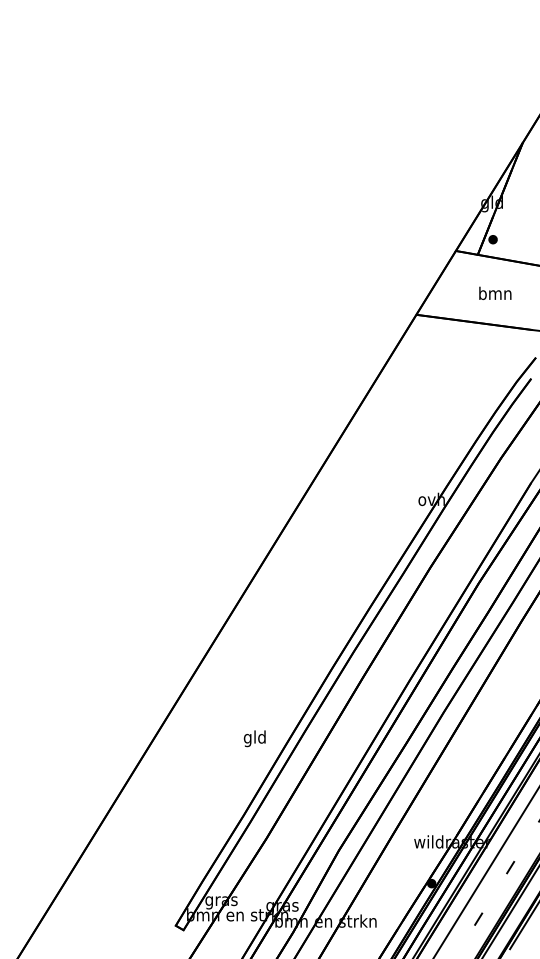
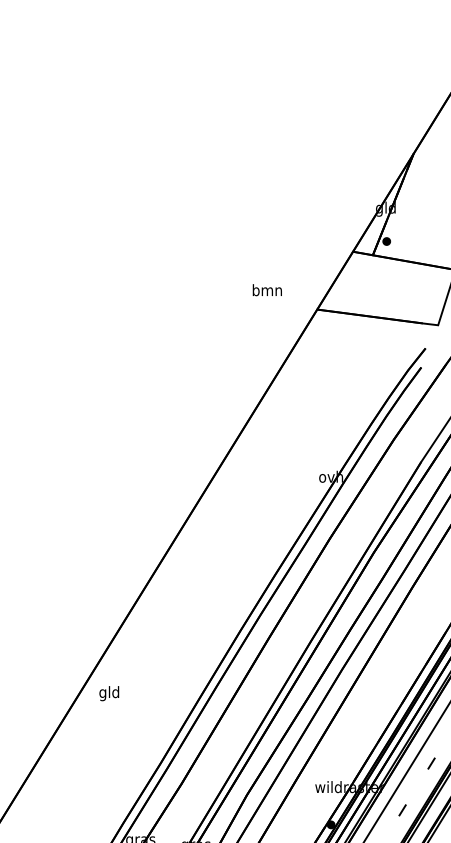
text: (495, 292) -> (267, 289), moved
text: (254, 738) -> (109, 693), moved

